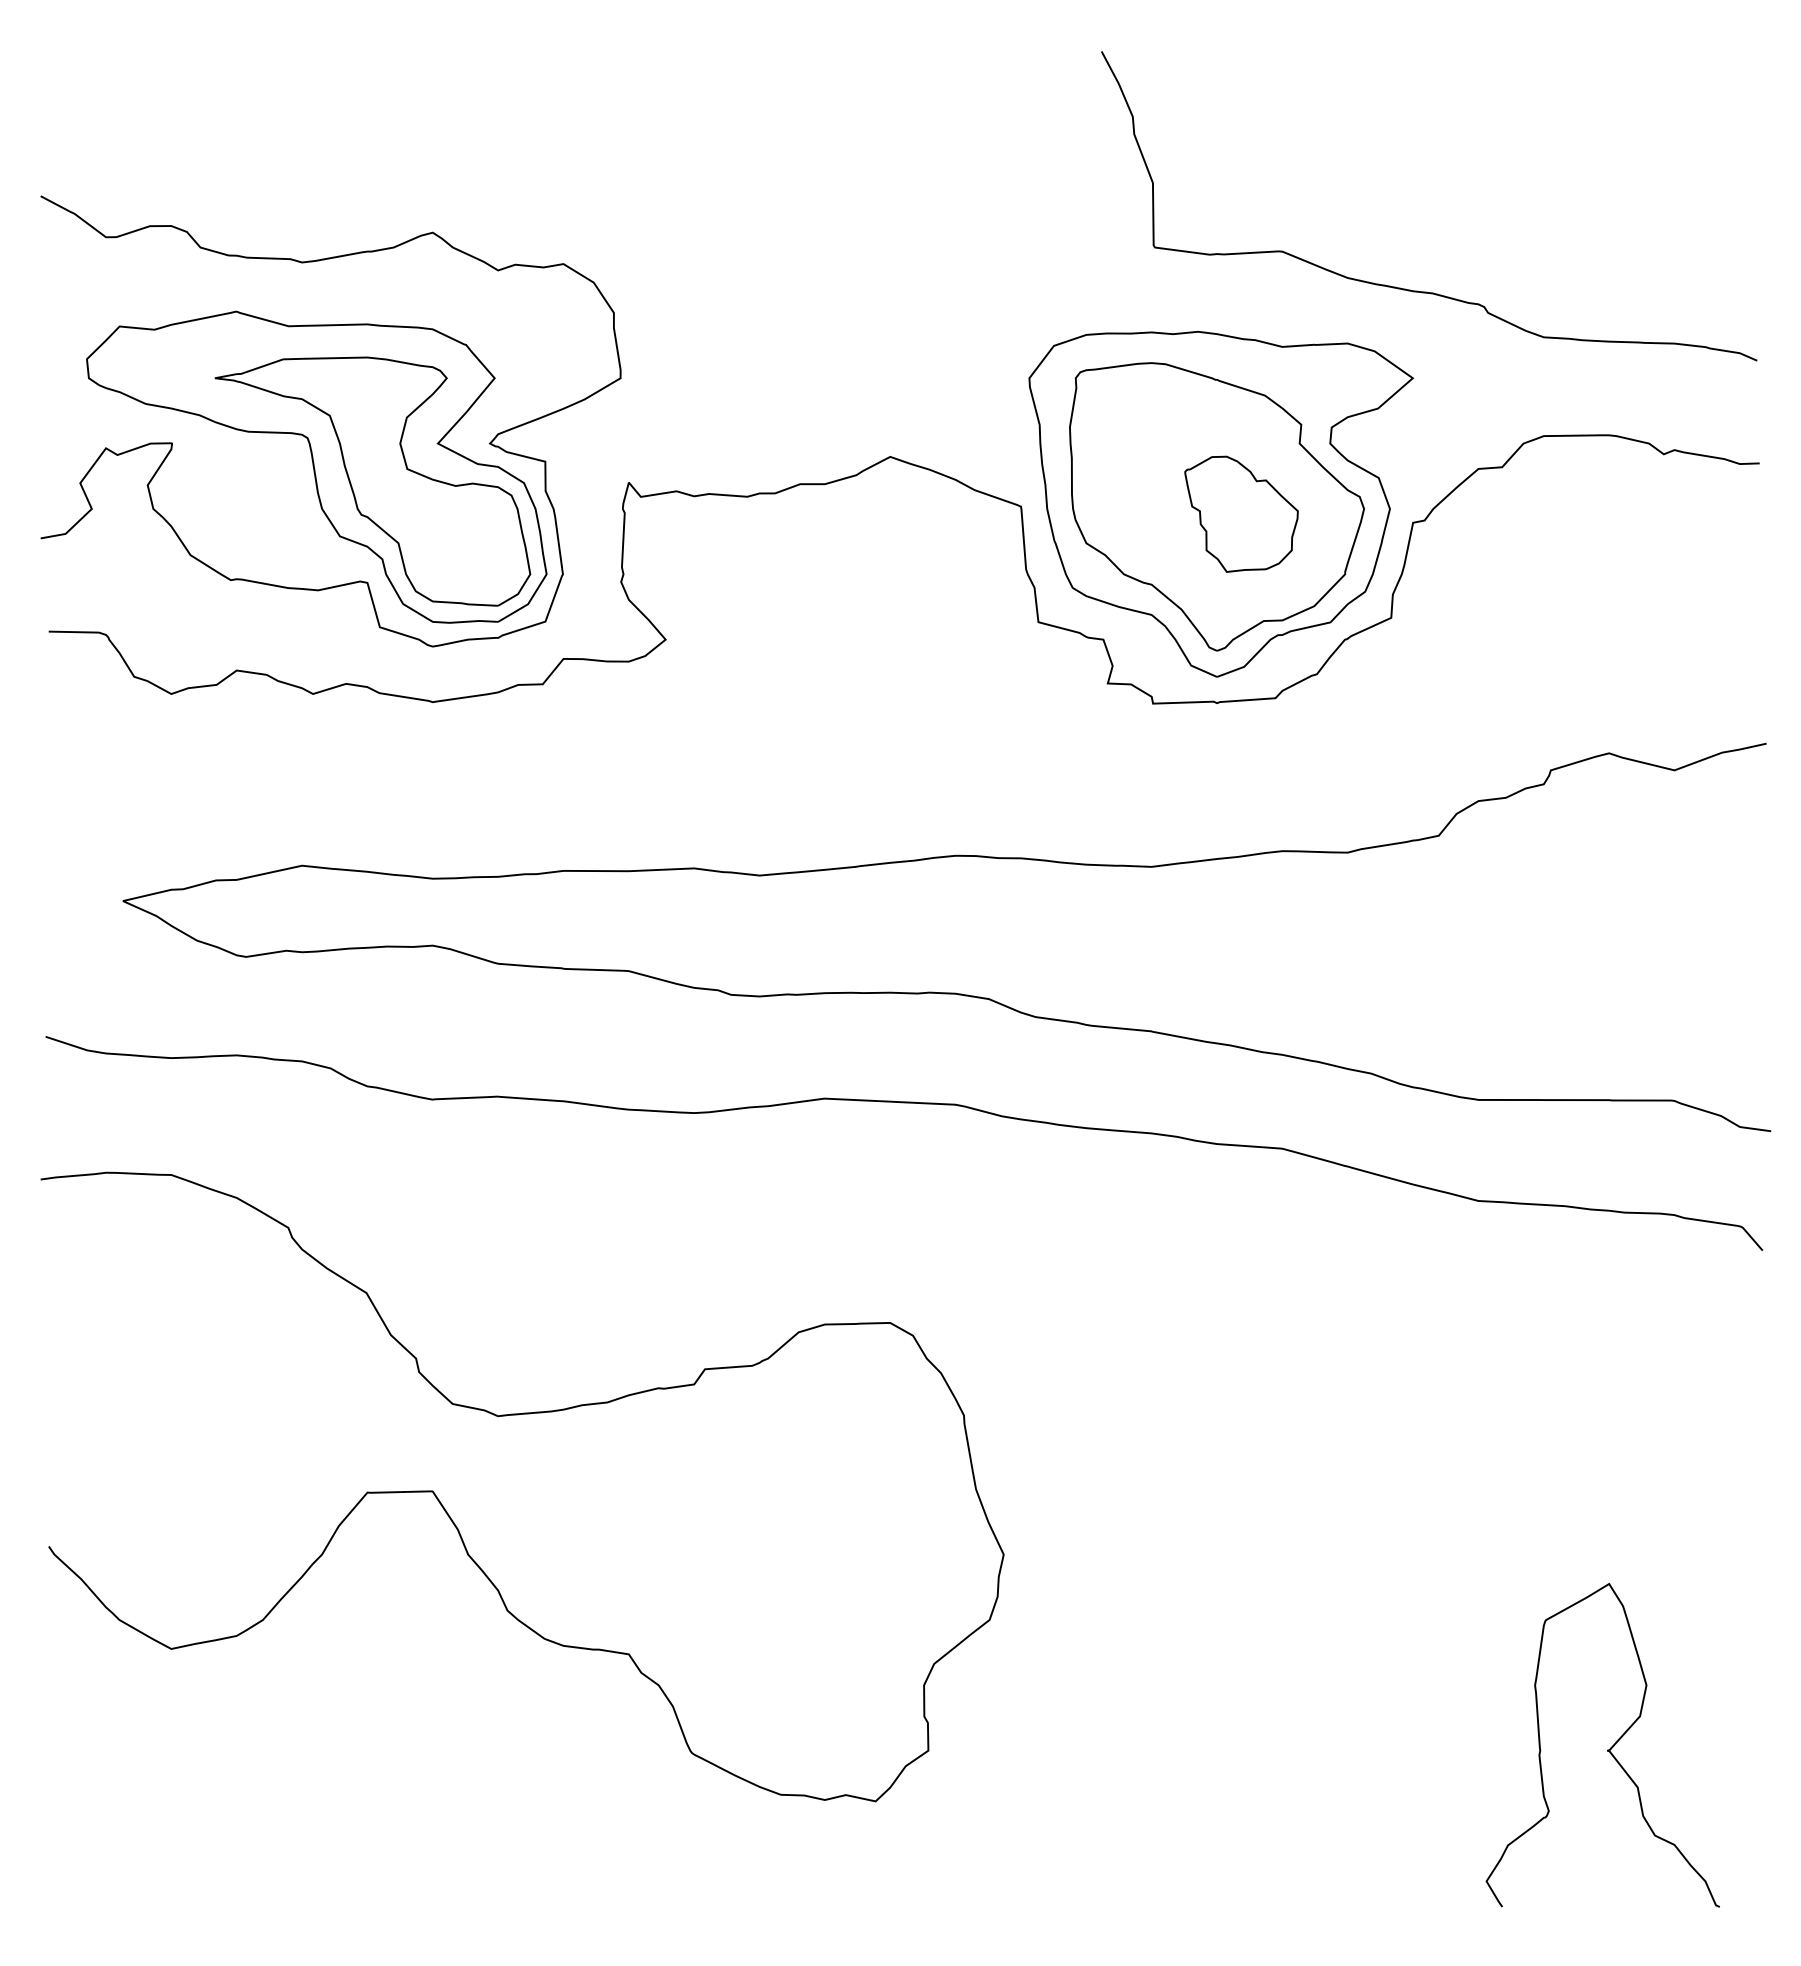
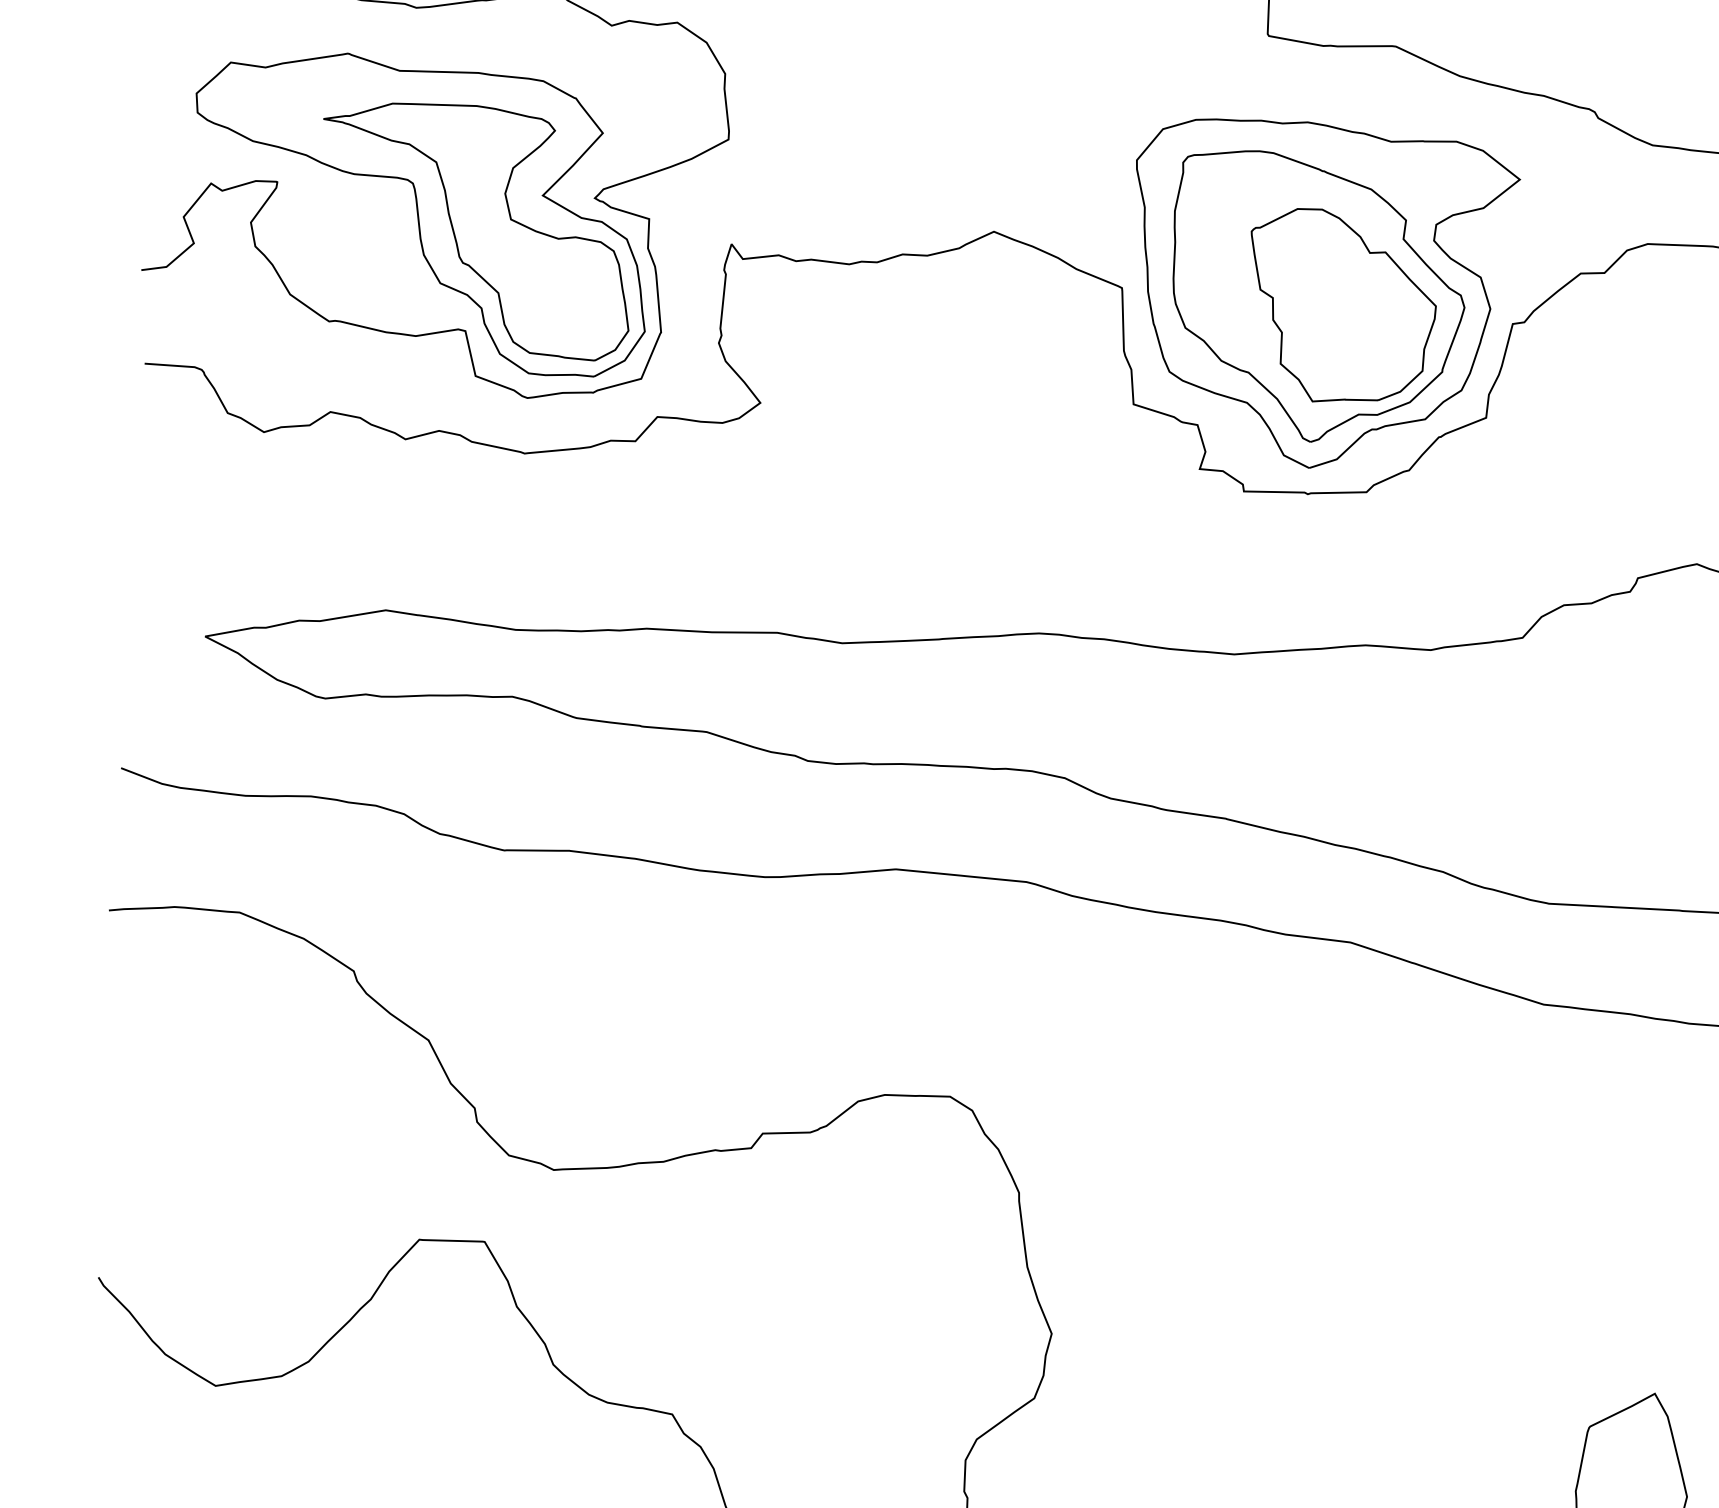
part: (1241, 514) -> (1341, 307), size x1.67

